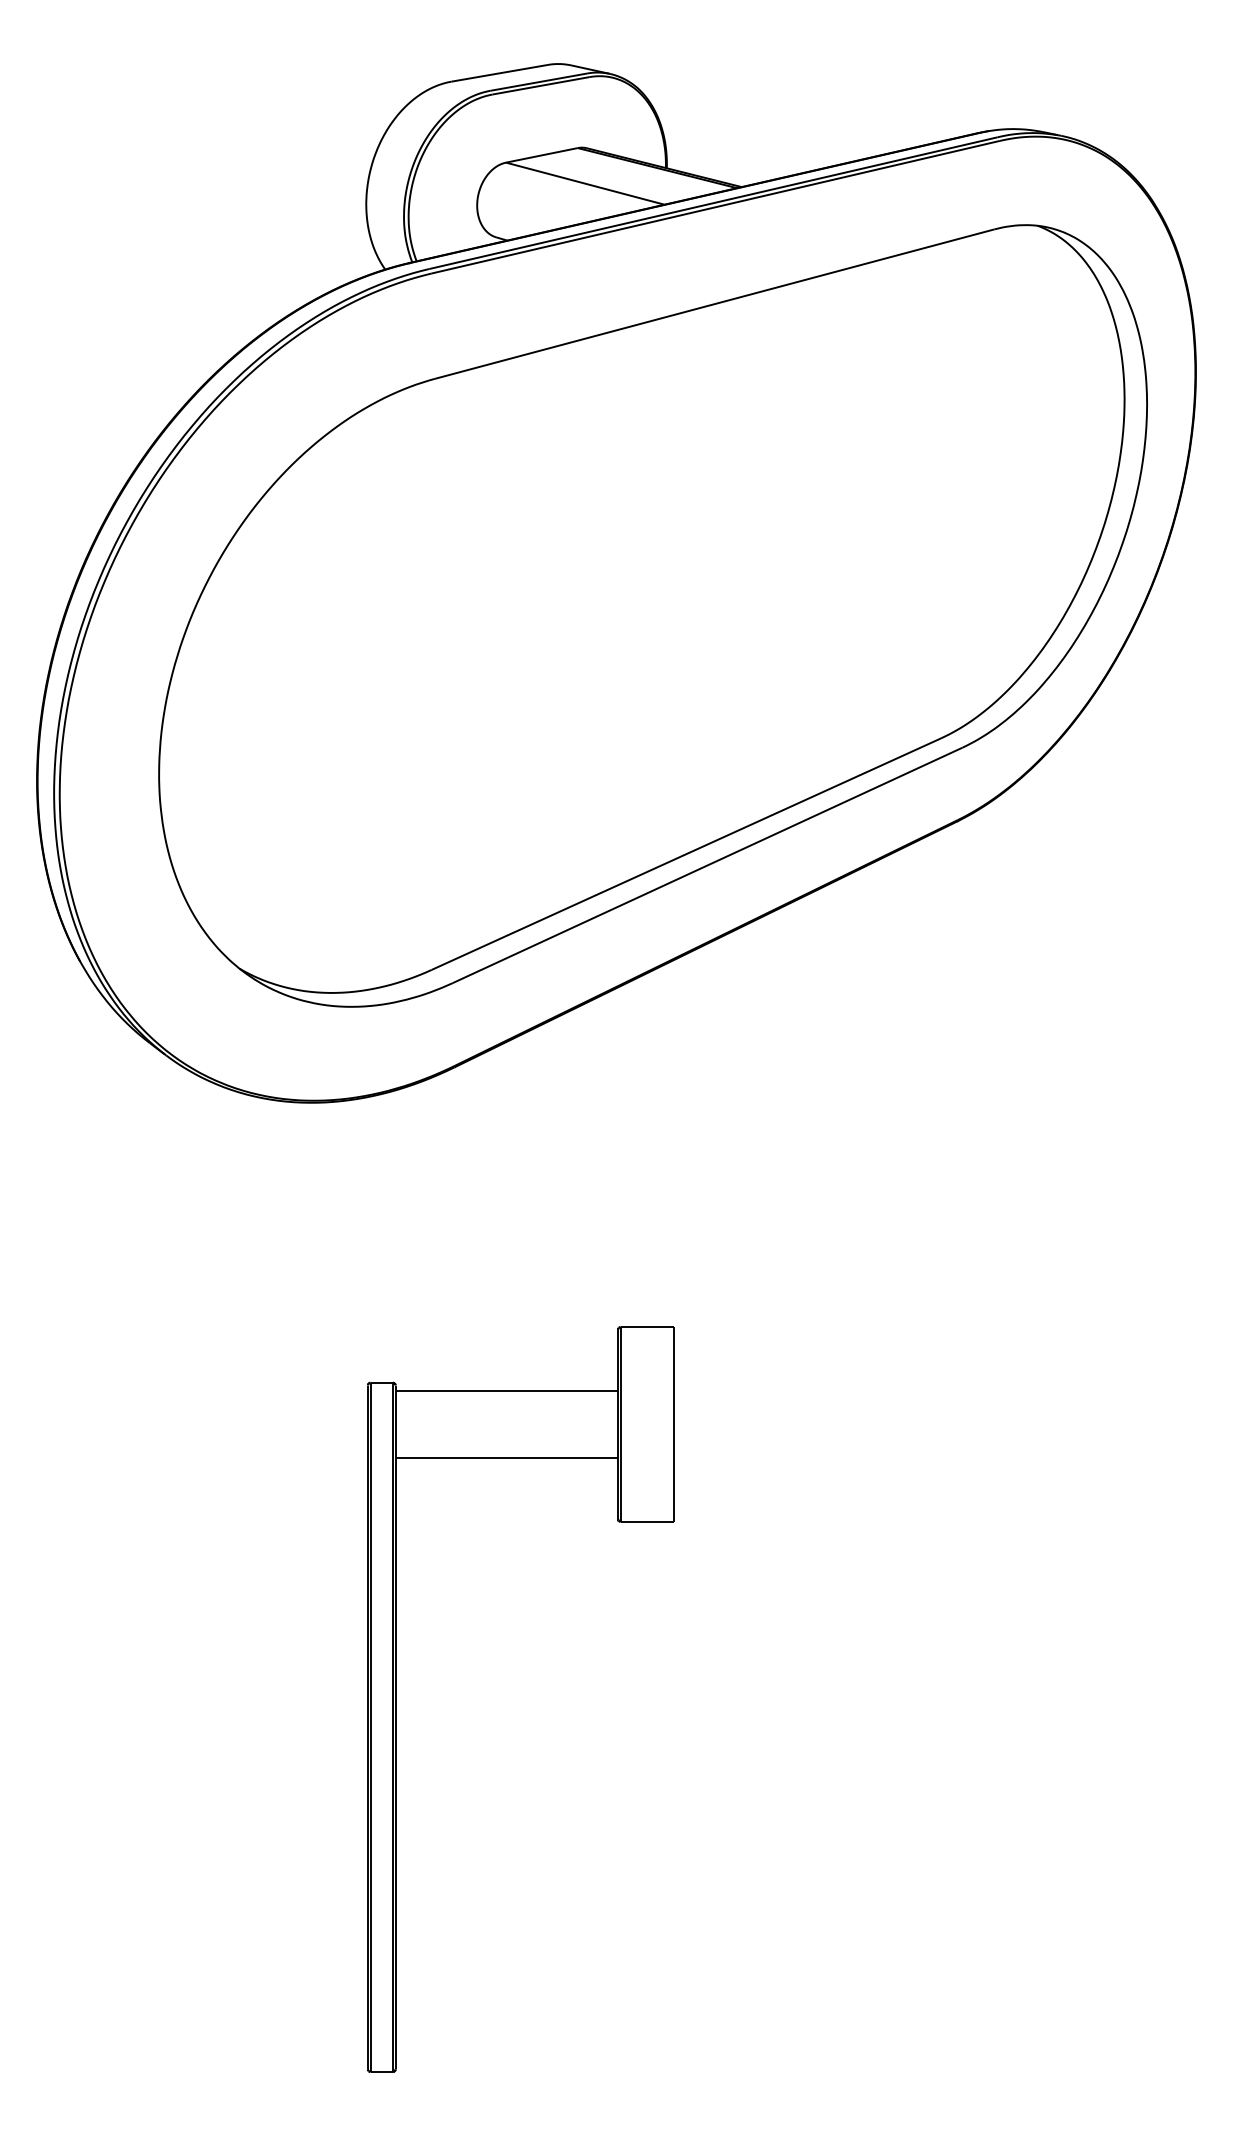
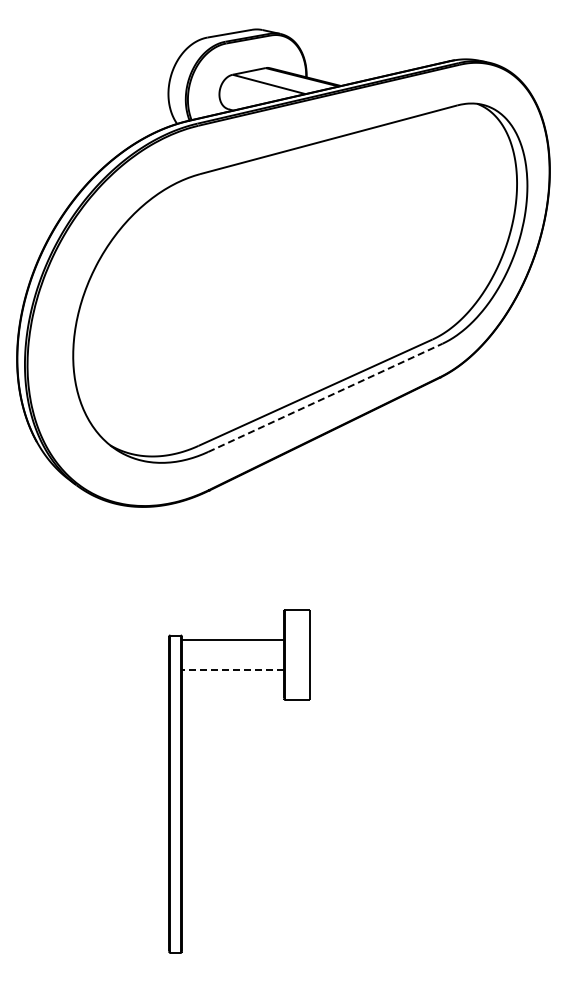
line: (707, 864) -> (325, 397), solid -> dashed
line: (505, 1458) -> (232, 670), solid -> dashed

